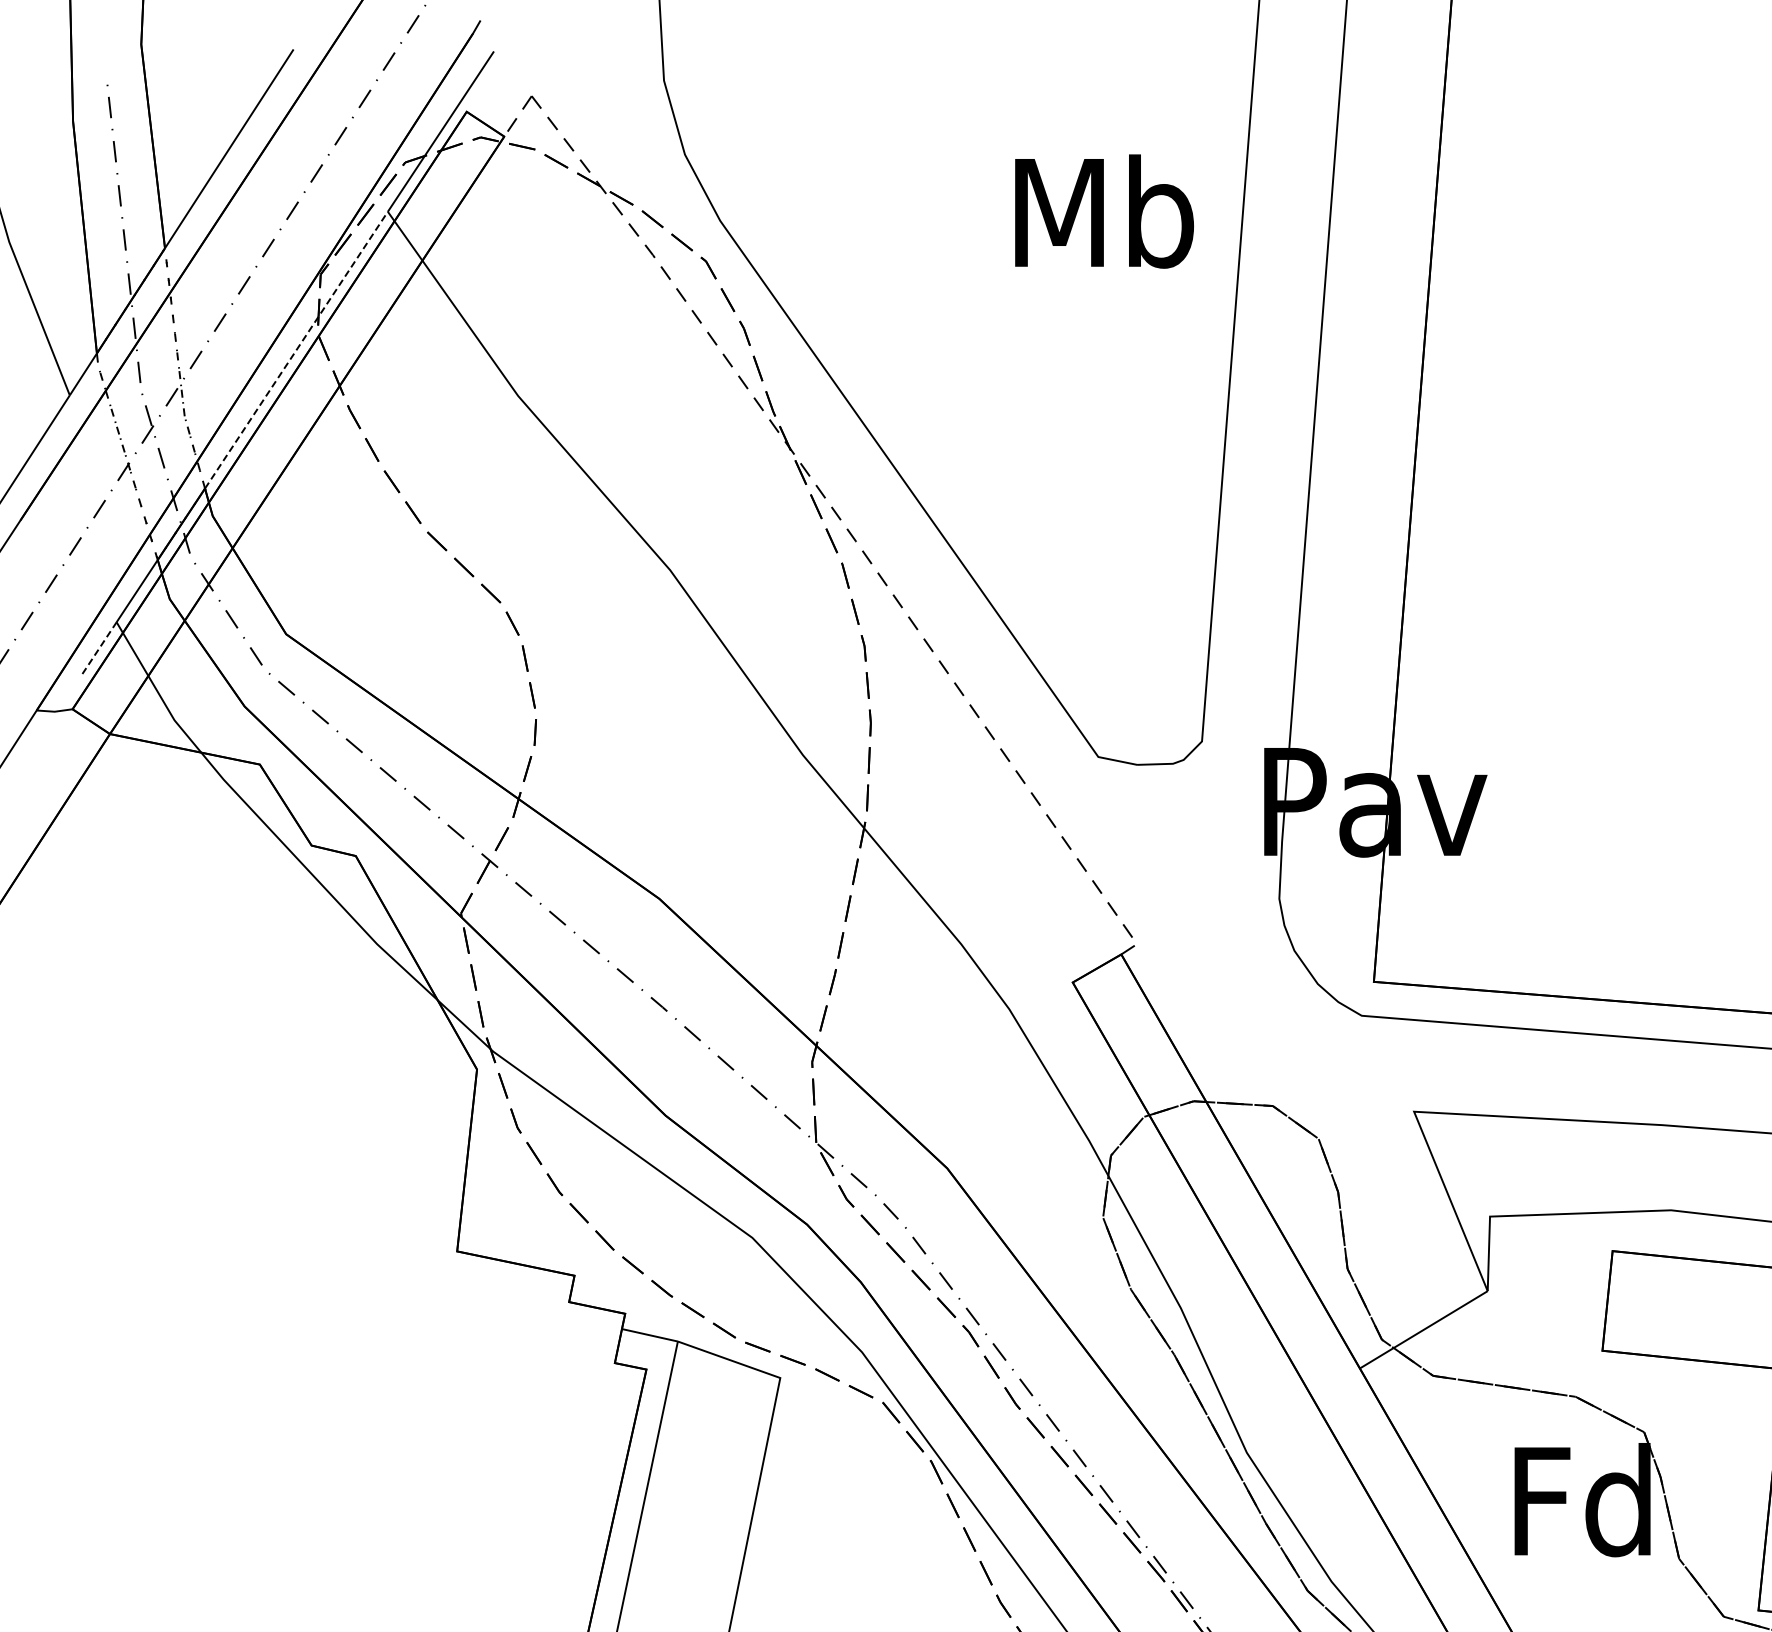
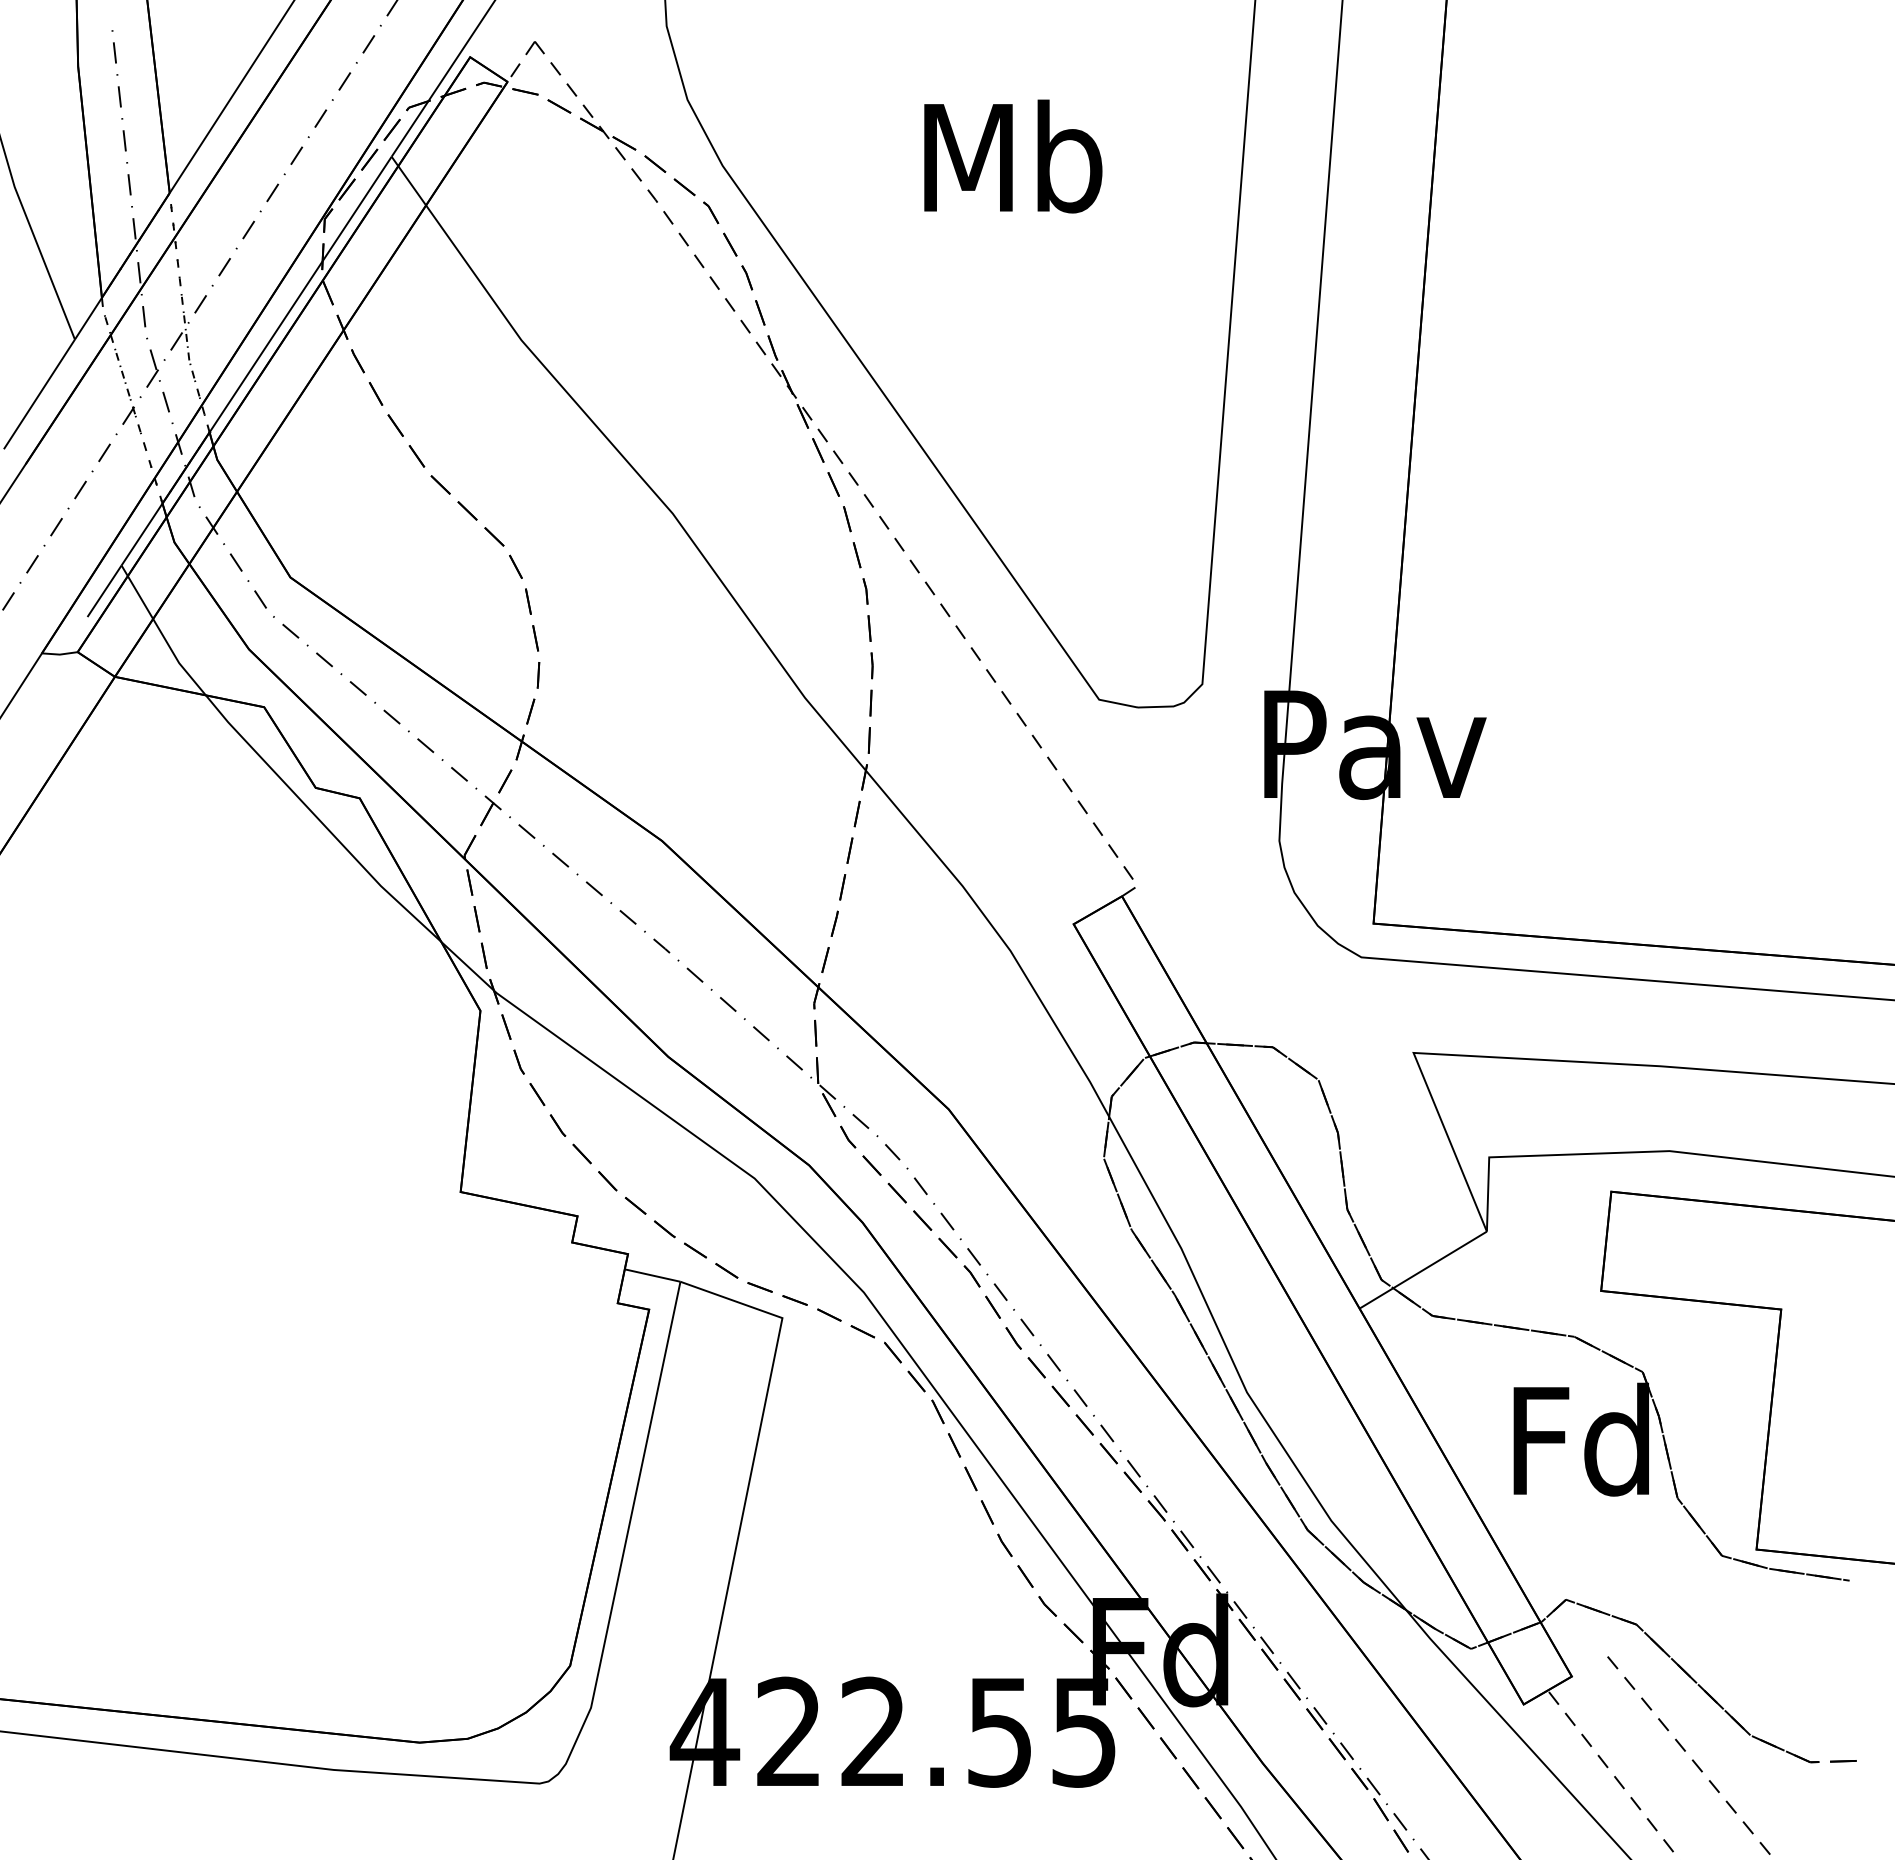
text: (1104, 211) -> (1013, 156), moved
line: (296, 350) -> (300, 294), dashed -> solid
line: (99, 648) -> (104, 591), dashed -> solid

